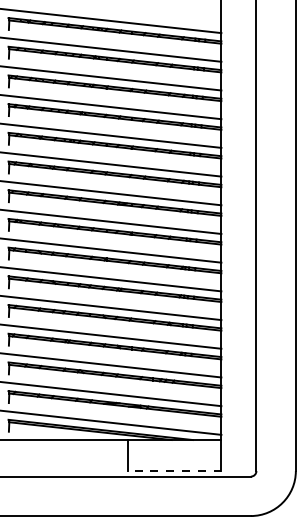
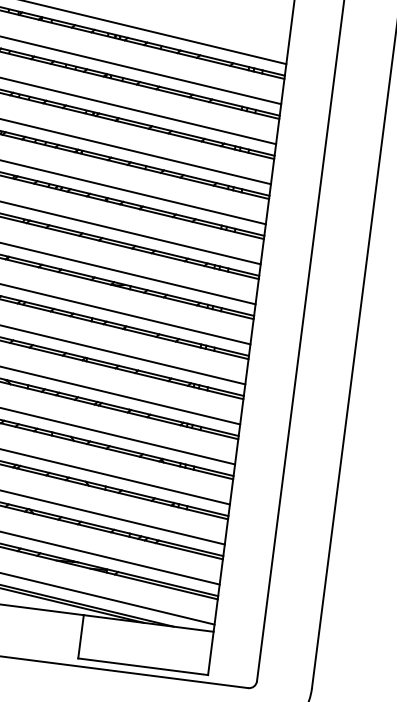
line: (174, 471) -> (142, 667), dashed -> solid

